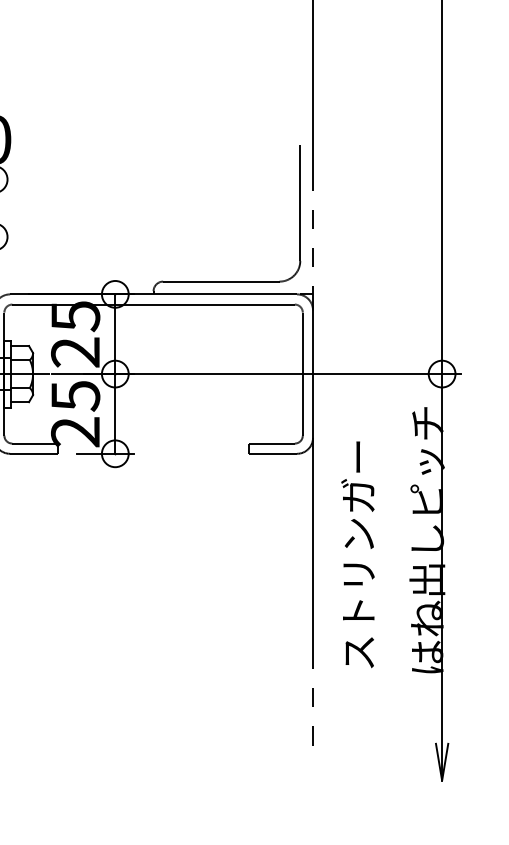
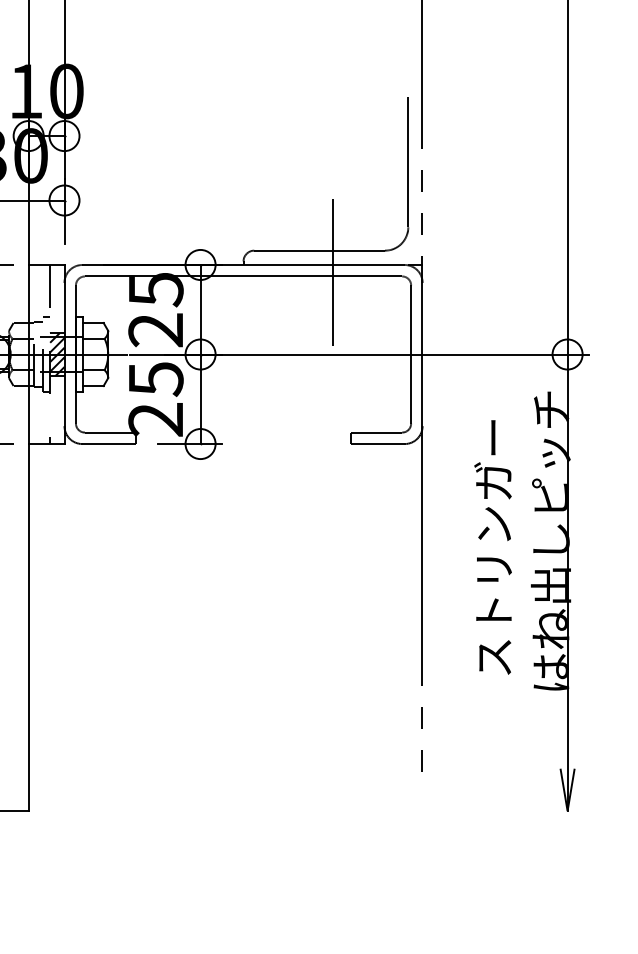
line: (233, 301) -> (333, 272), added
text: (357, 554) -> (492, 547), moved

